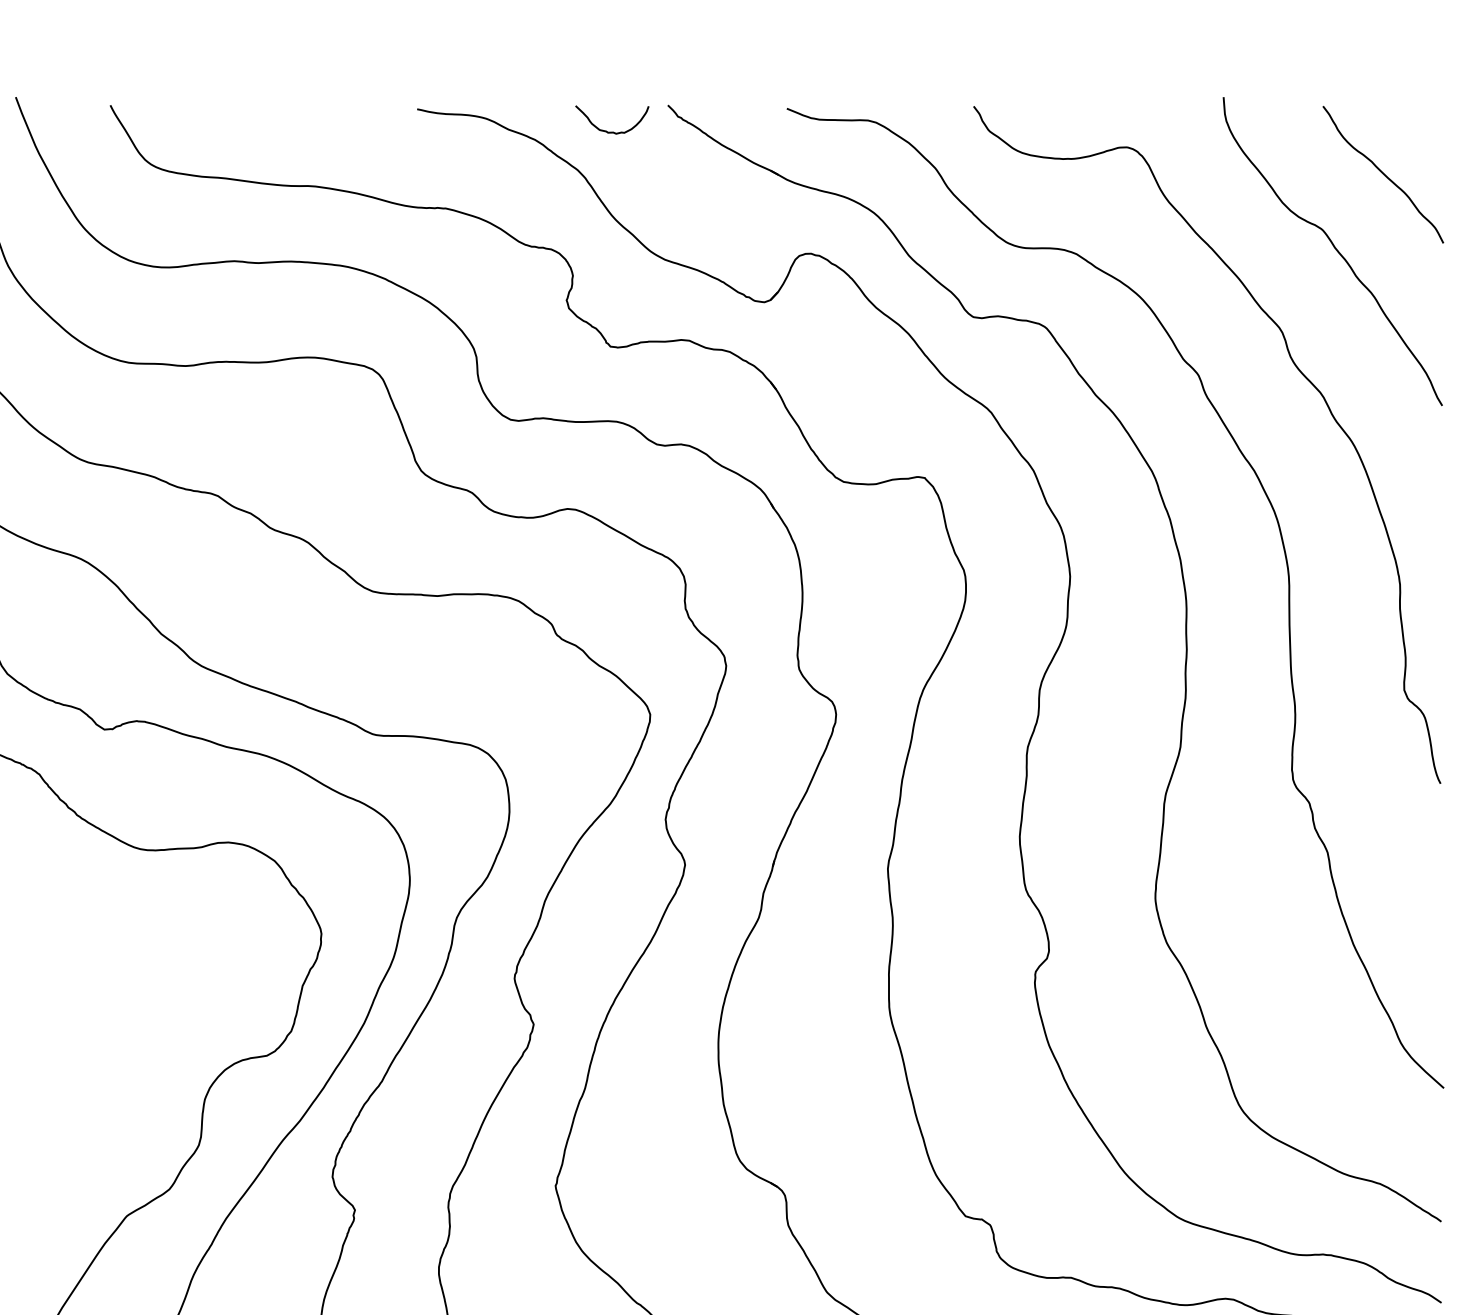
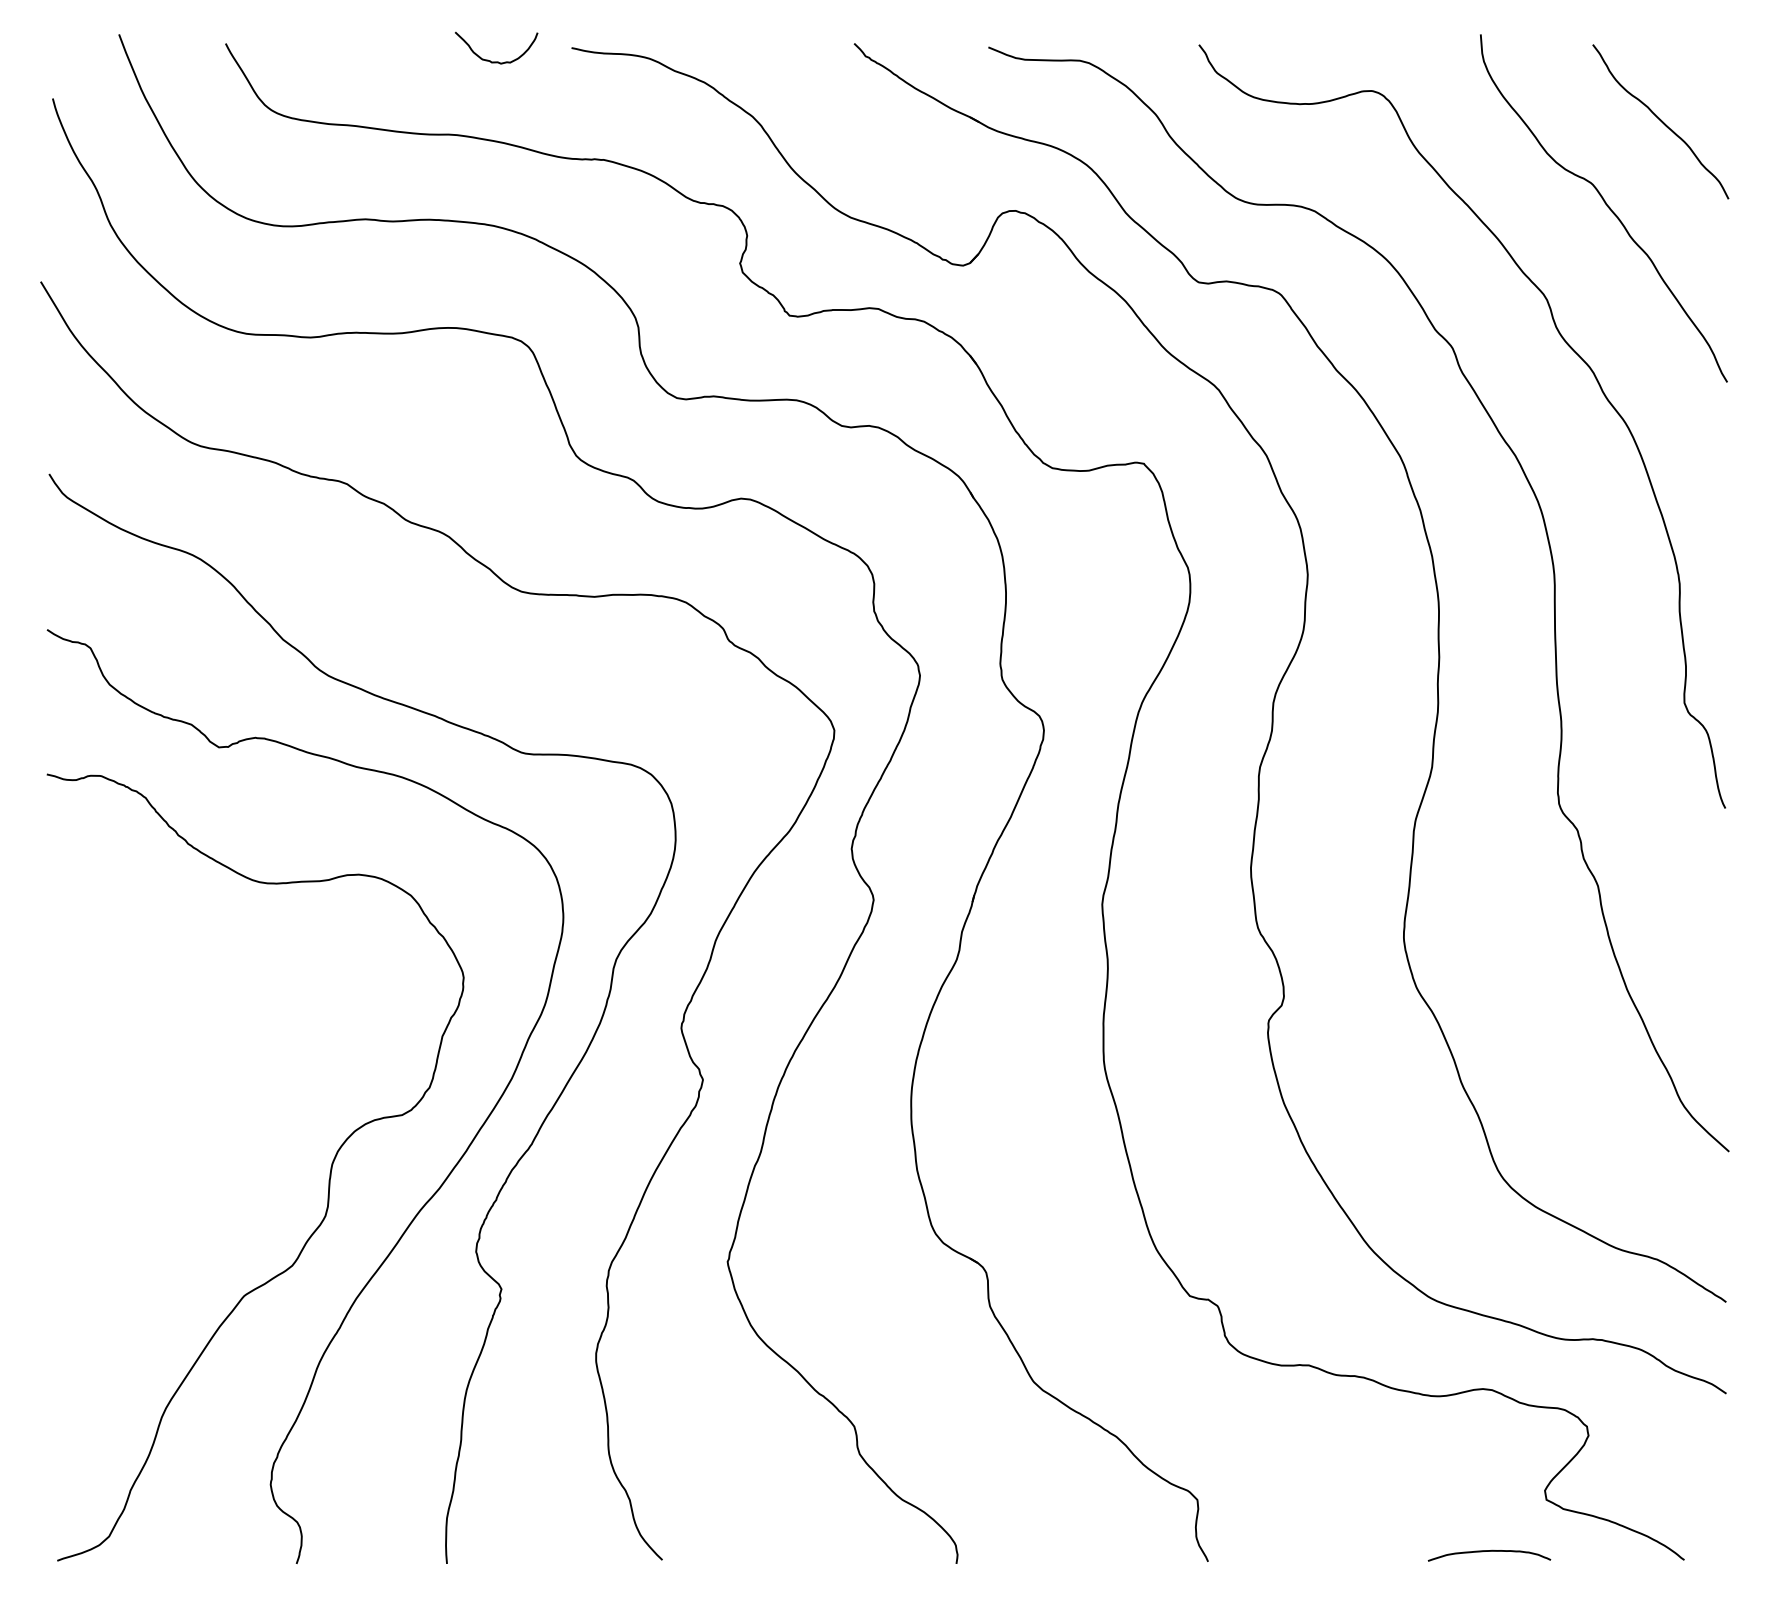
curve: (612, 131) -> (496, 61), moved

